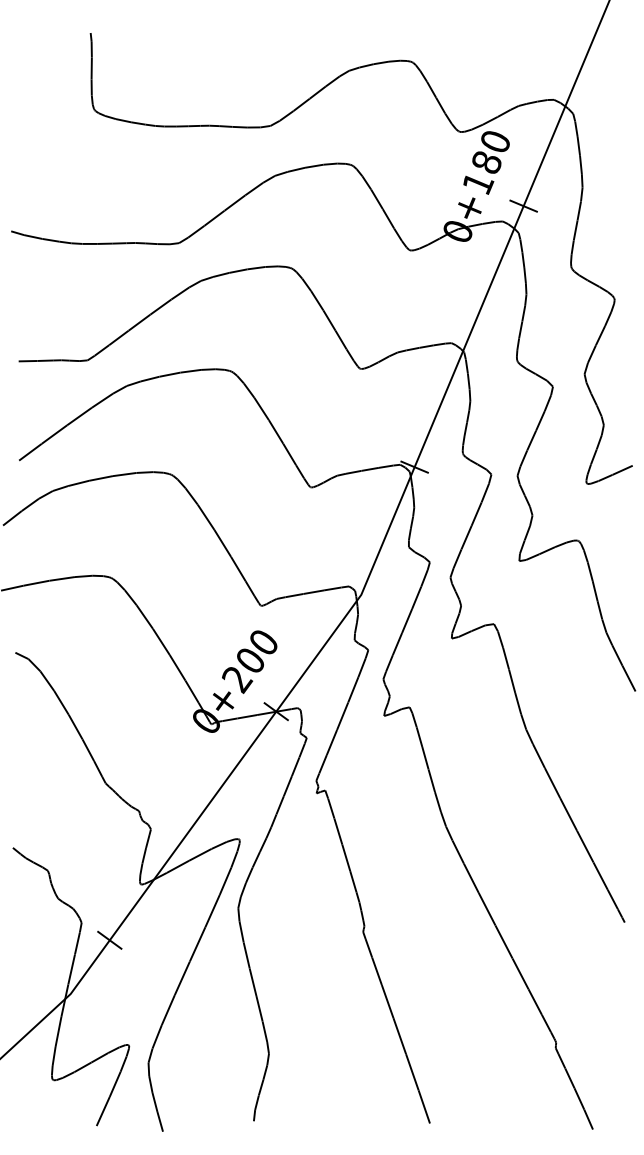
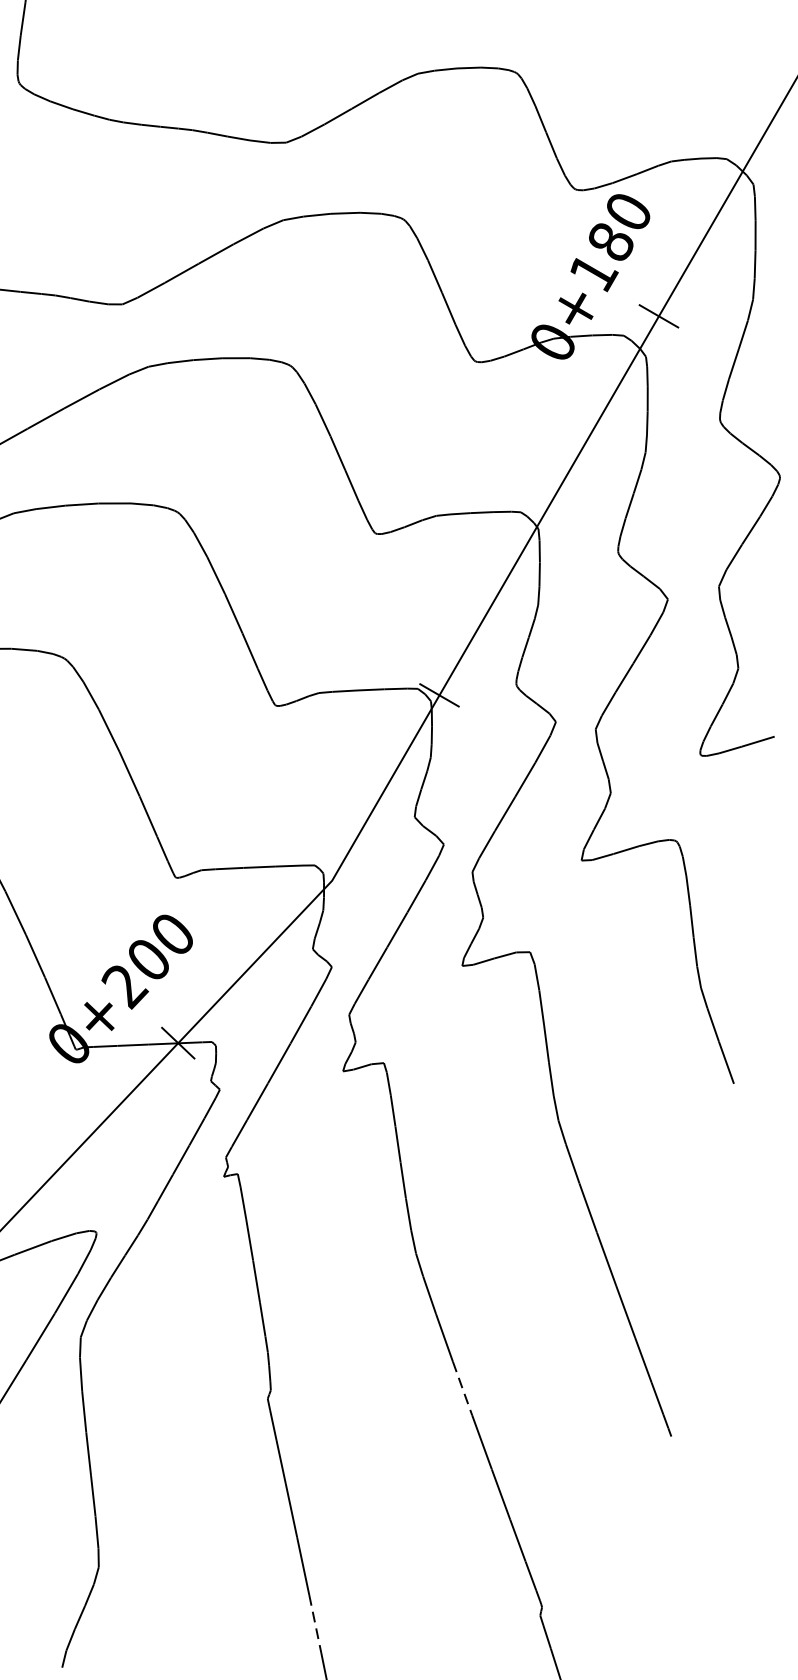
line: (487, 909) -> (463, 1389), solid -> dashed
line: (412, 1072) -> (315, 1624), solid -> dashed

